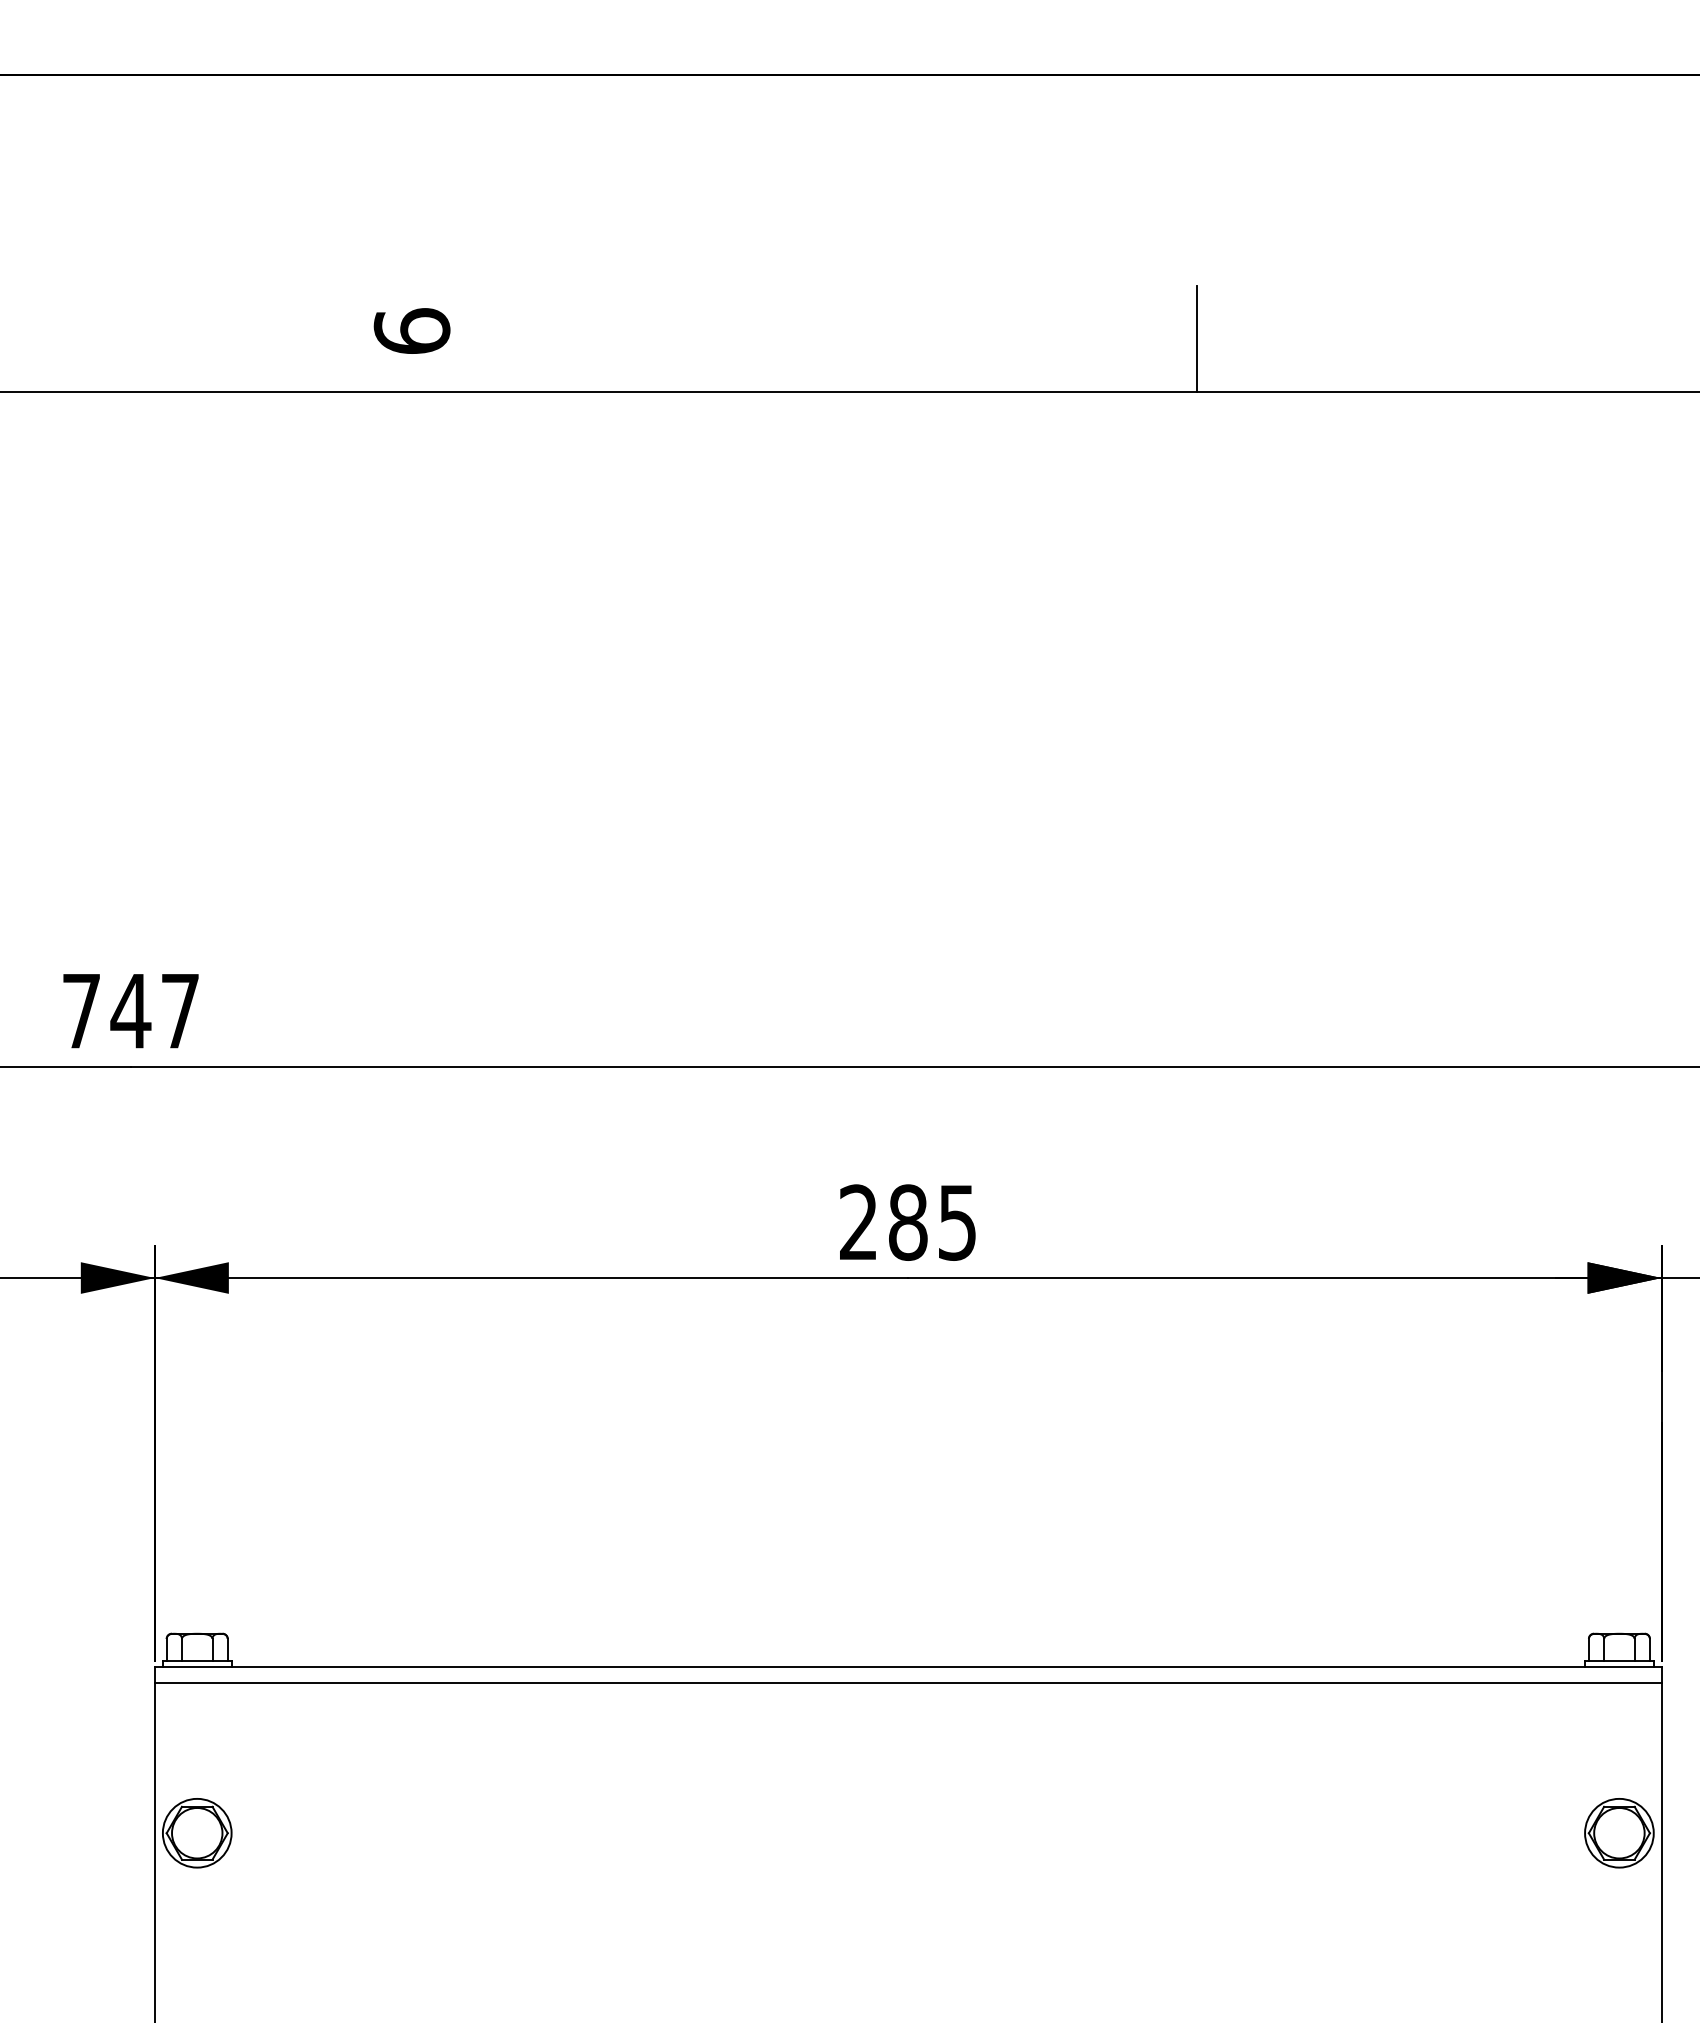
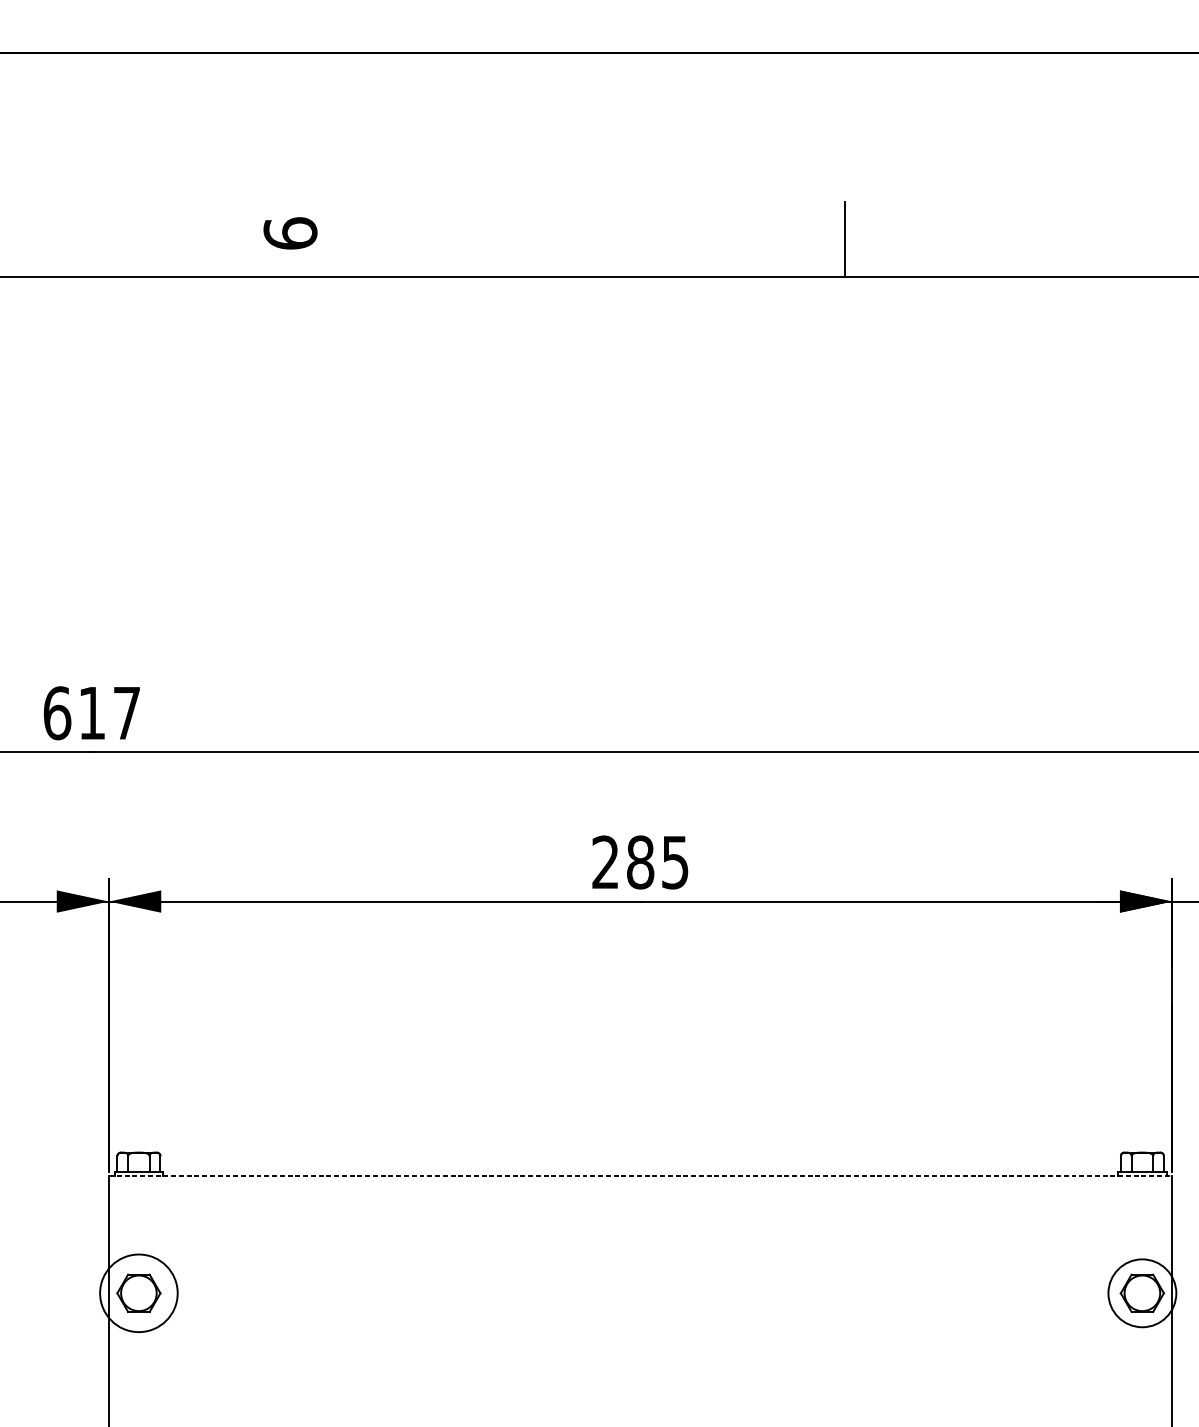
text: (106, 1010) -> (74, 712), 747 -> 617
line: (908, 1666) -> (640, 1175), solid -> dashed
line: (907, 1682) -> (640, 1186), removed
circle: (196, 1832) -> (138, 1292), size x1.6
circle: (1619, 1832) -> (1142, 1292), size x1.4

